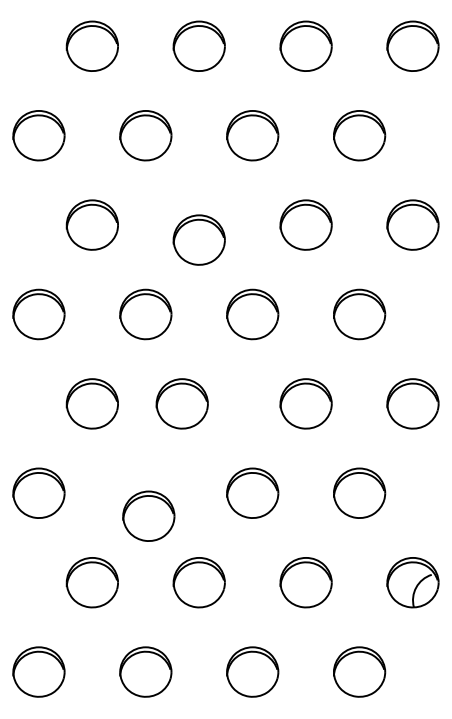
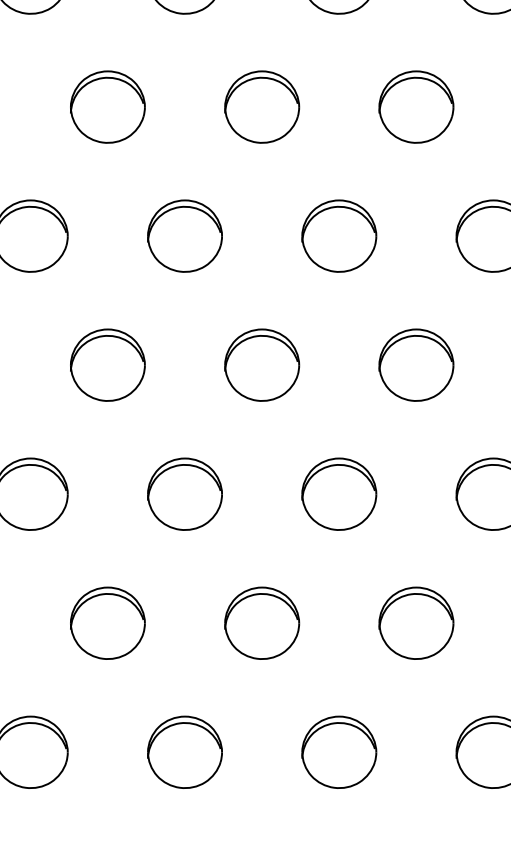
part: (198, 239) -> (261, 106), moved
part: (181, 403) -> (261, 364), moved
part: (148, 515) -> (184, 493), moved

